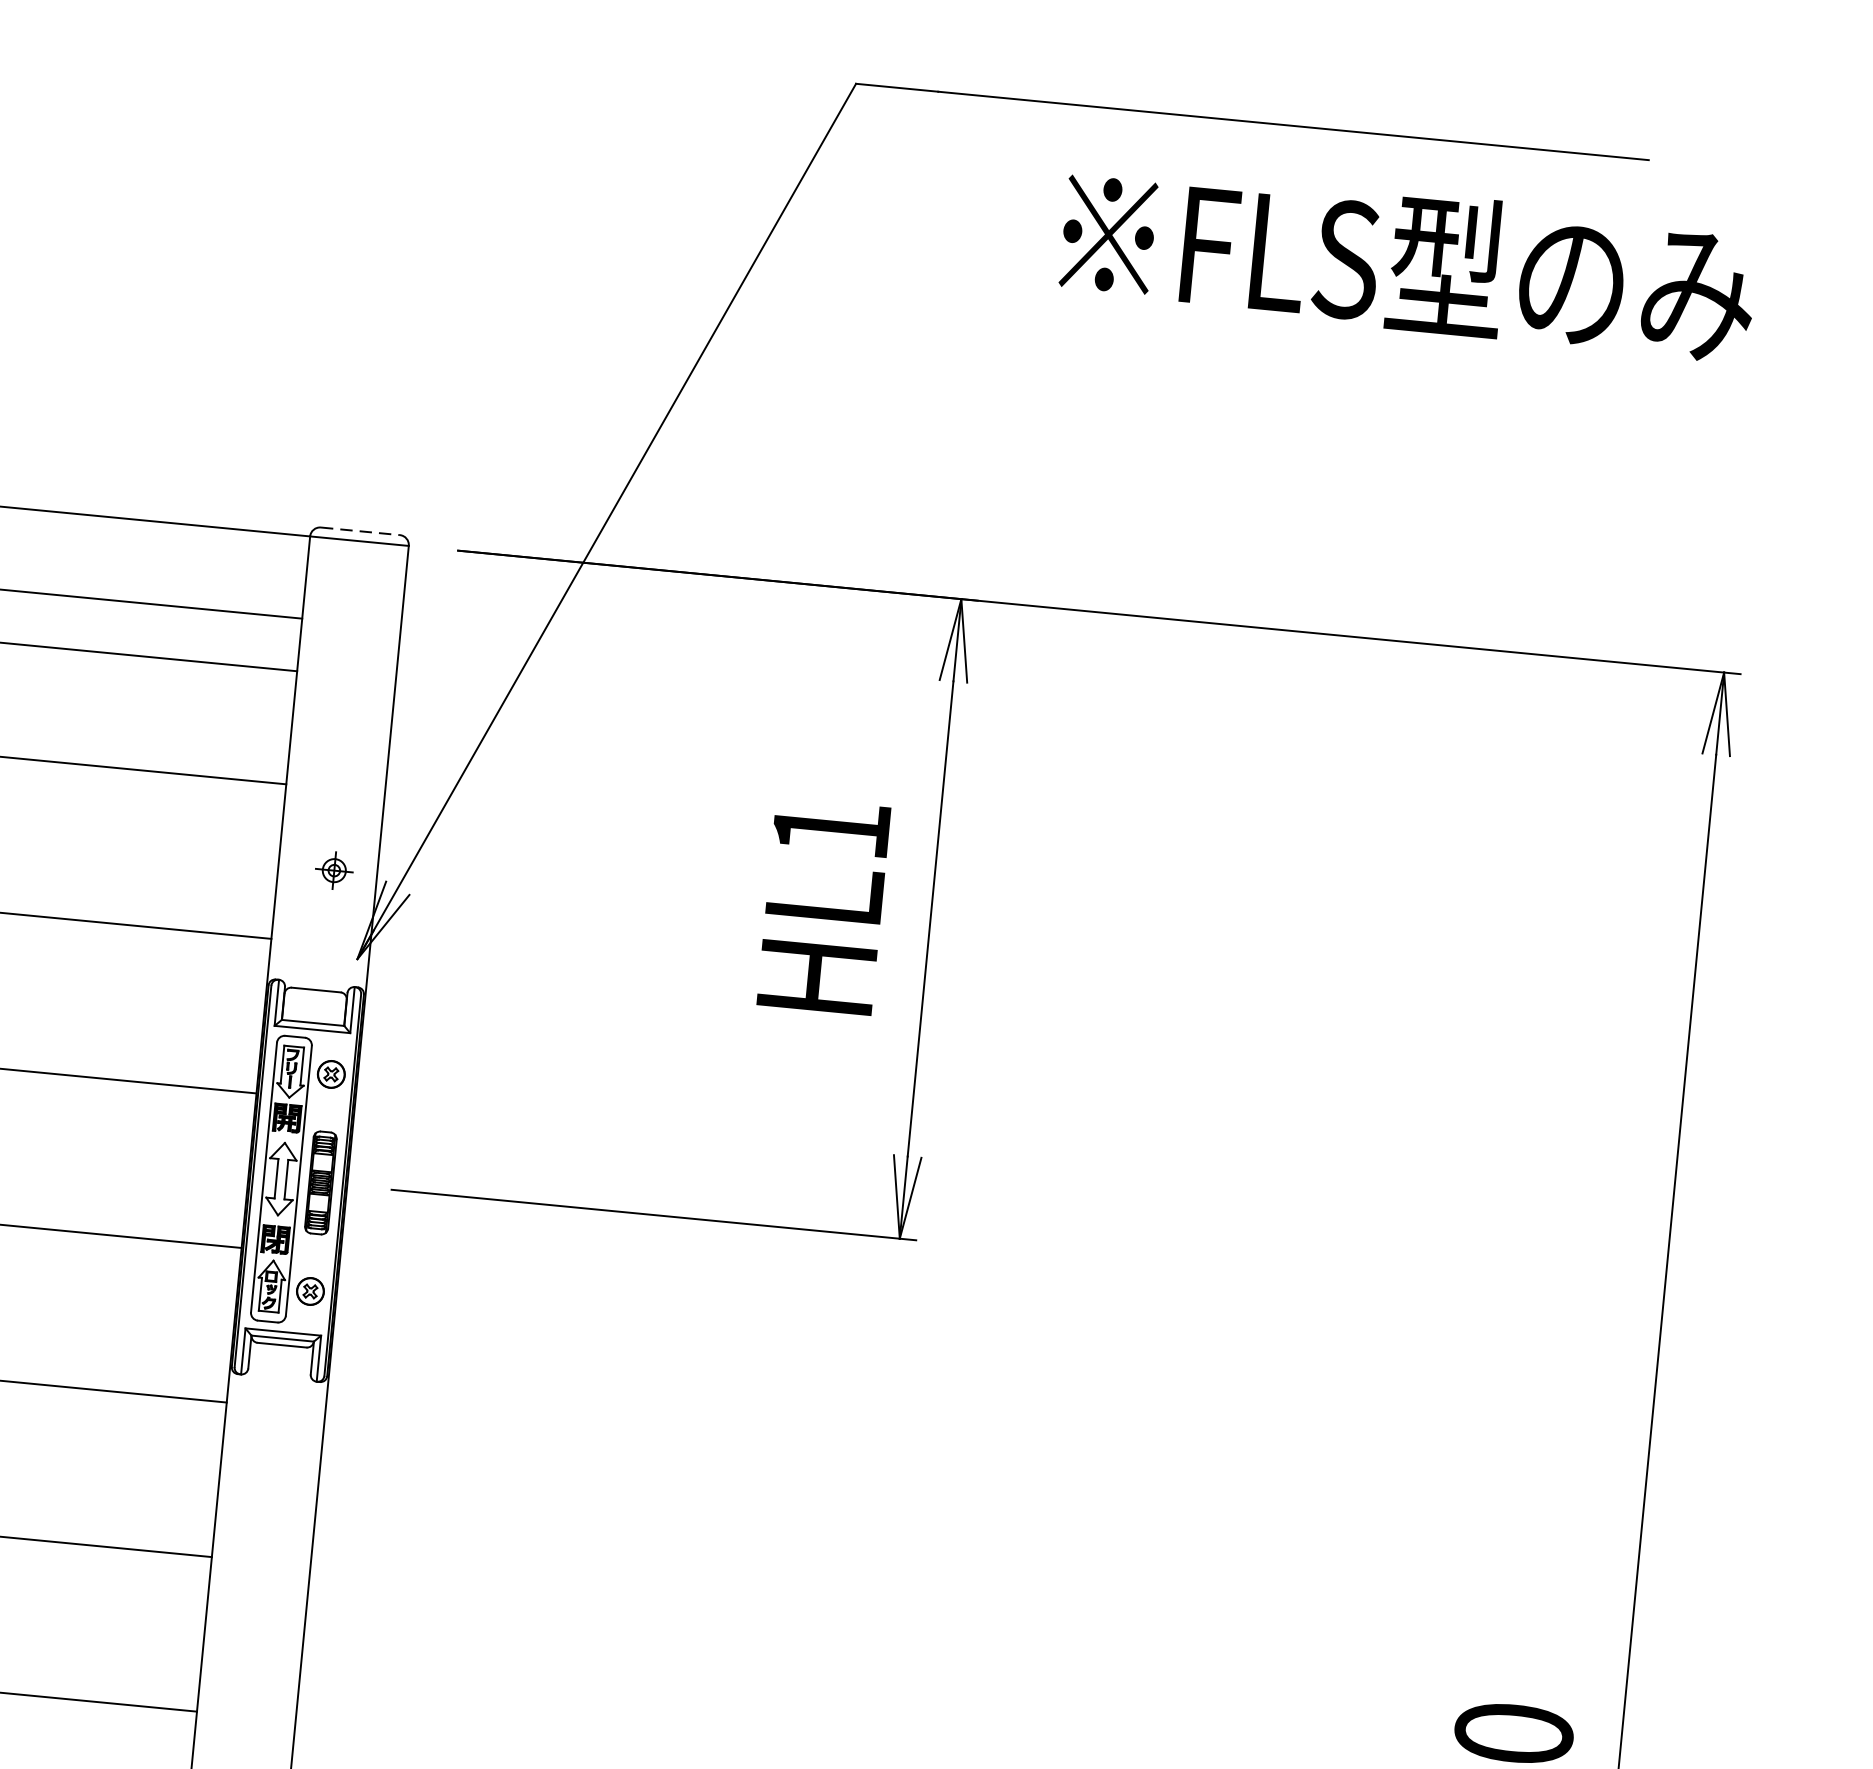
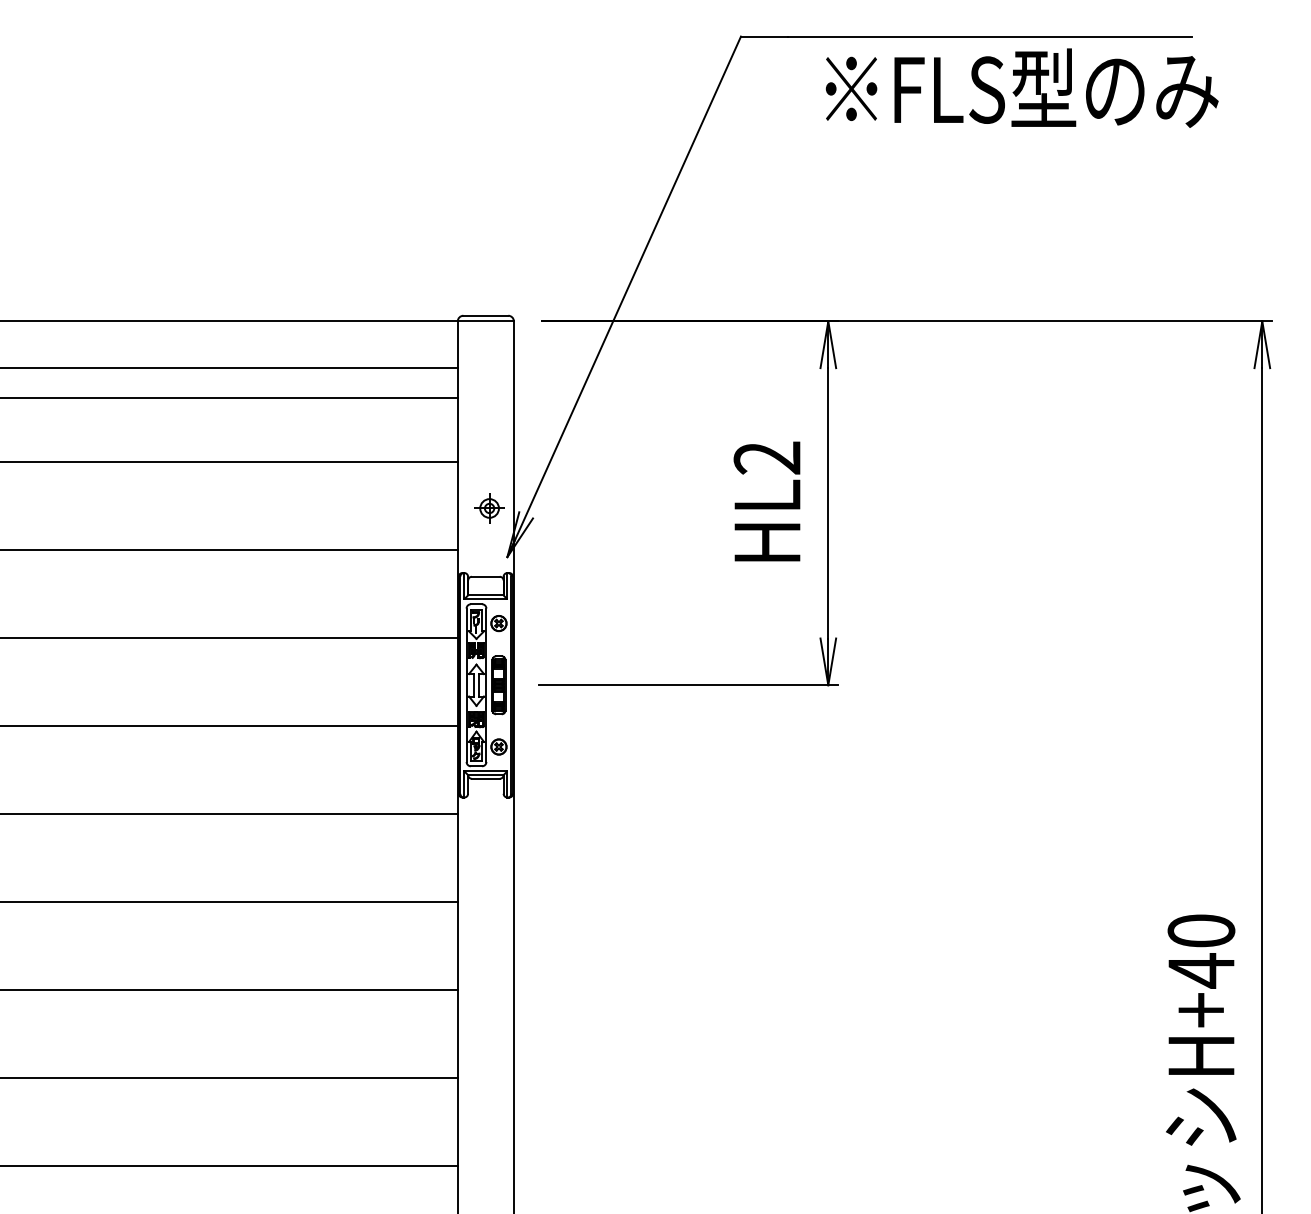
text: (1407, 260) -> (1021, 87), moved
line: (361, 530) -> (486, 315), dashed -> solid
text: (829, 827) -> (766, 457), HL1 -> HL2
part: (334, 870) -> (489, 508), size x1.43

